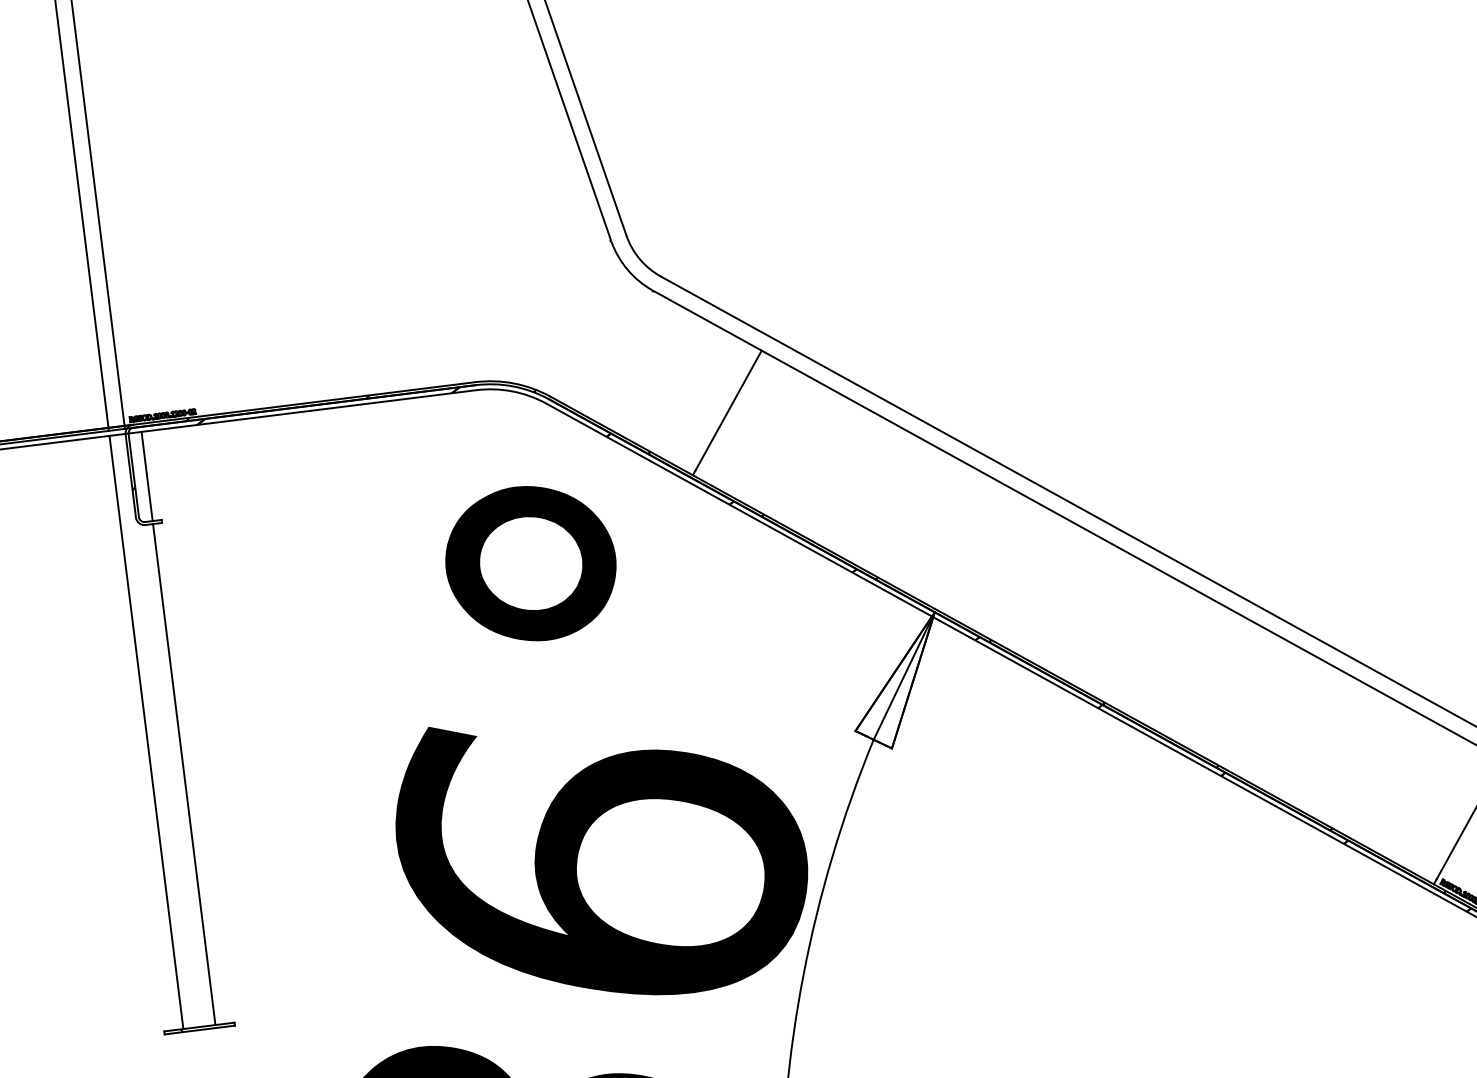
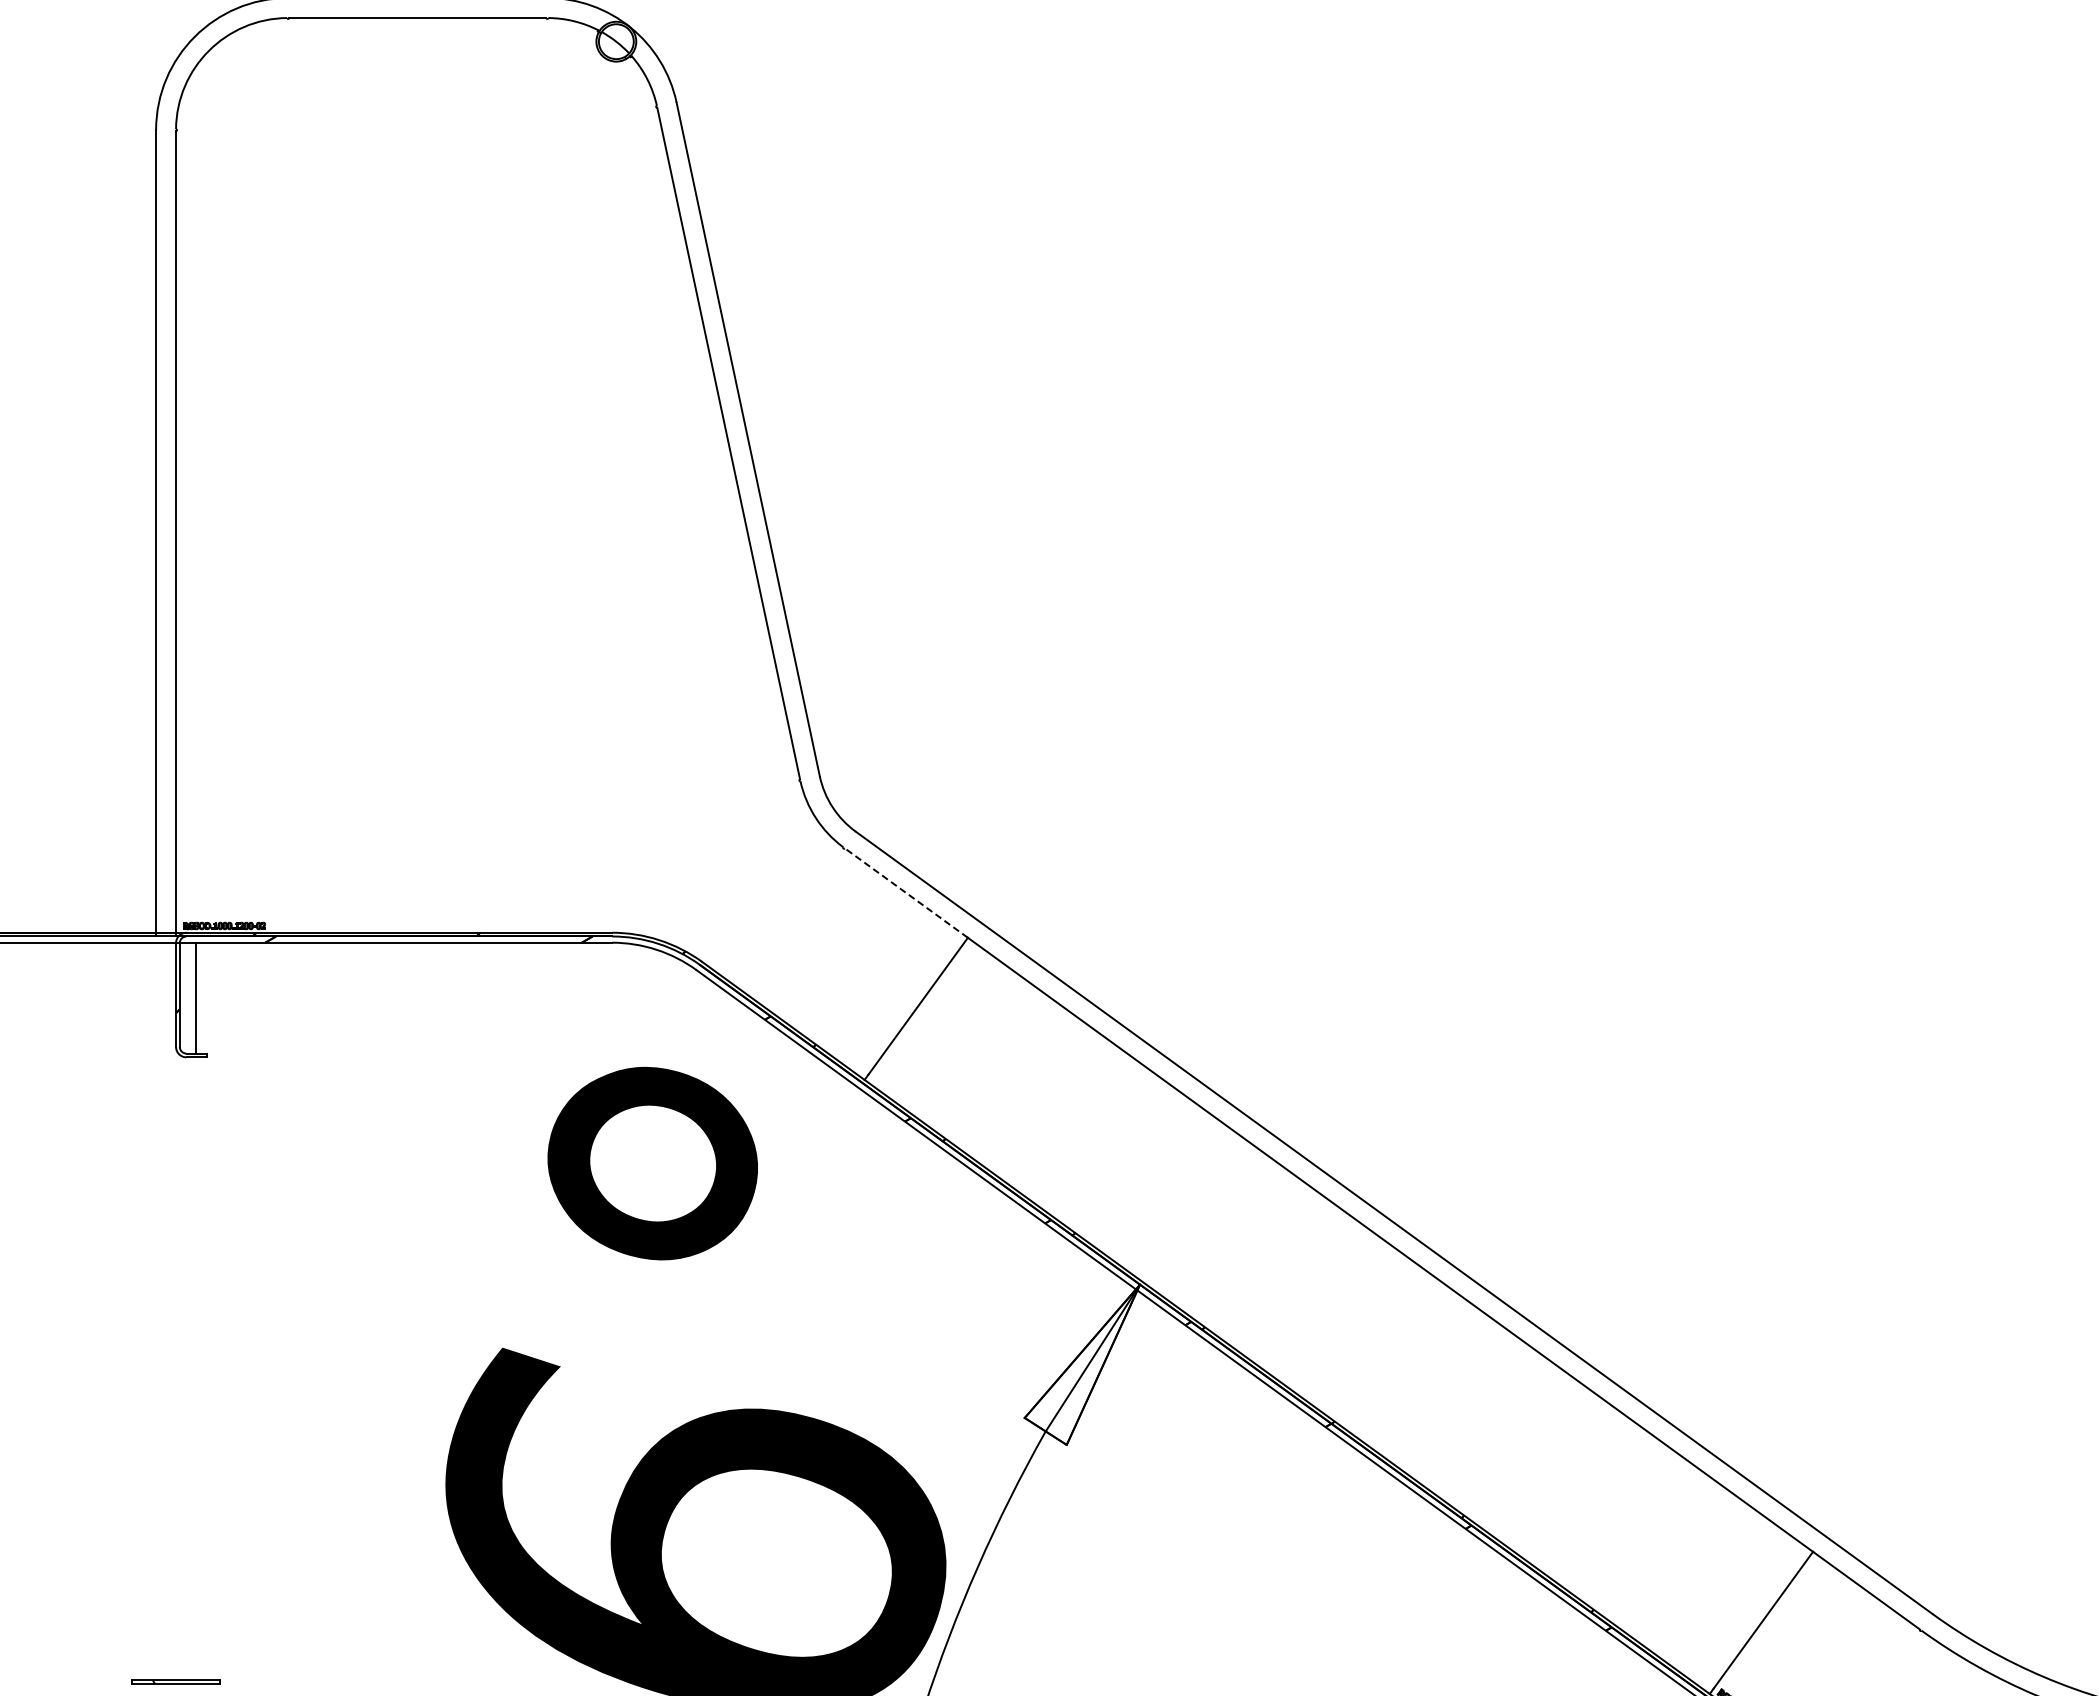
line: (706, 320) -> (905, 892), solid -> dashed
line: (146, 732) -> (156, 1311), removed
line: (183, 774) -> (195, 1368), removed

